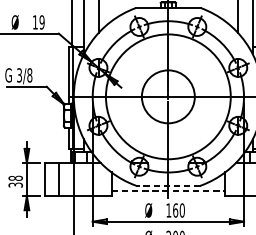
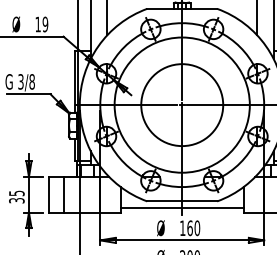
circle: (168, 97) -> (182, 105), size x1.43
text: (15, 178) -> (16, 193), 38 -> 35
line: (168, 185) -> (182, 201), dashed -> solid
line: (168, 191) -> (182, 207), dashed -> solid

